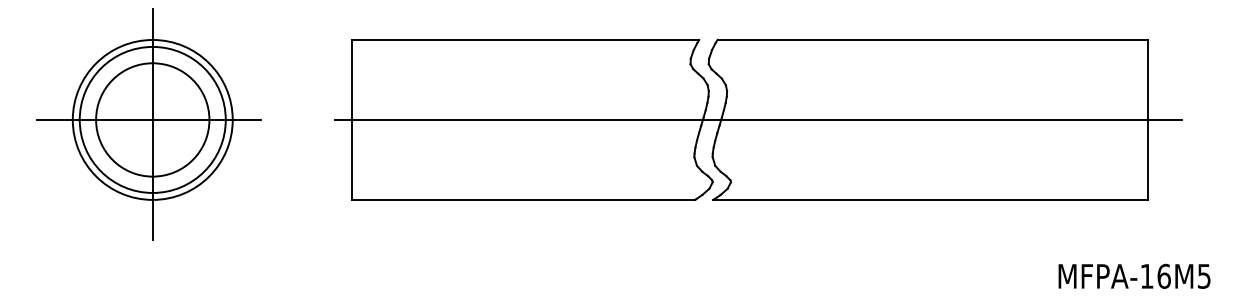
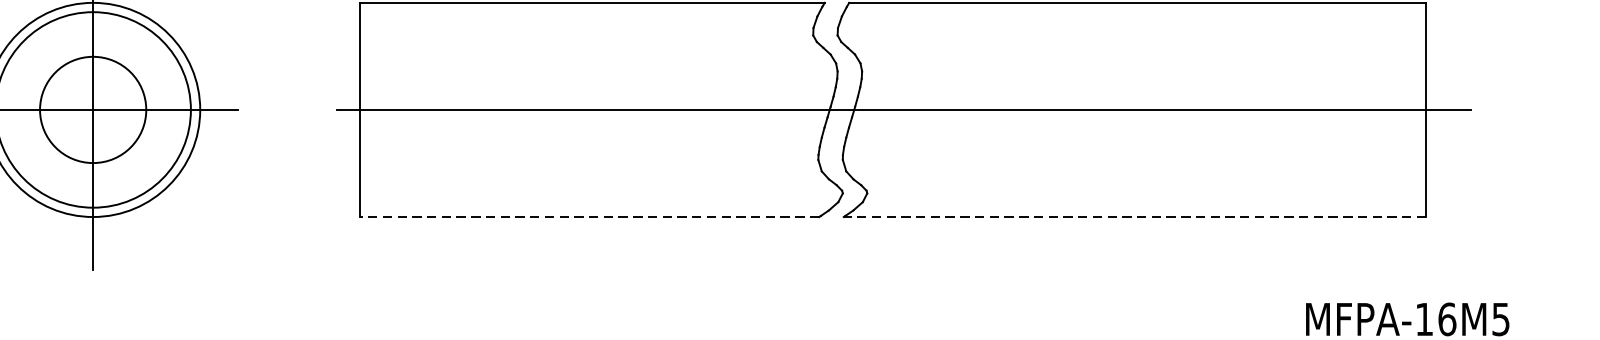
circle: (152, 119) -> (92, 109), size x0.7
line: (523, 199) -> (589, 216), solid -> dashed
line: (930, 199) -> (1134, 216), solid -> dashed

